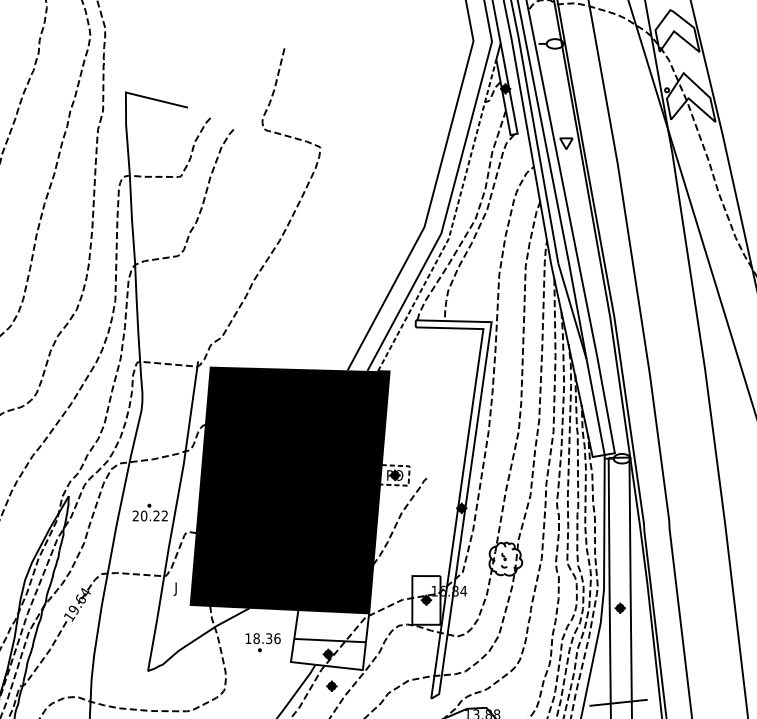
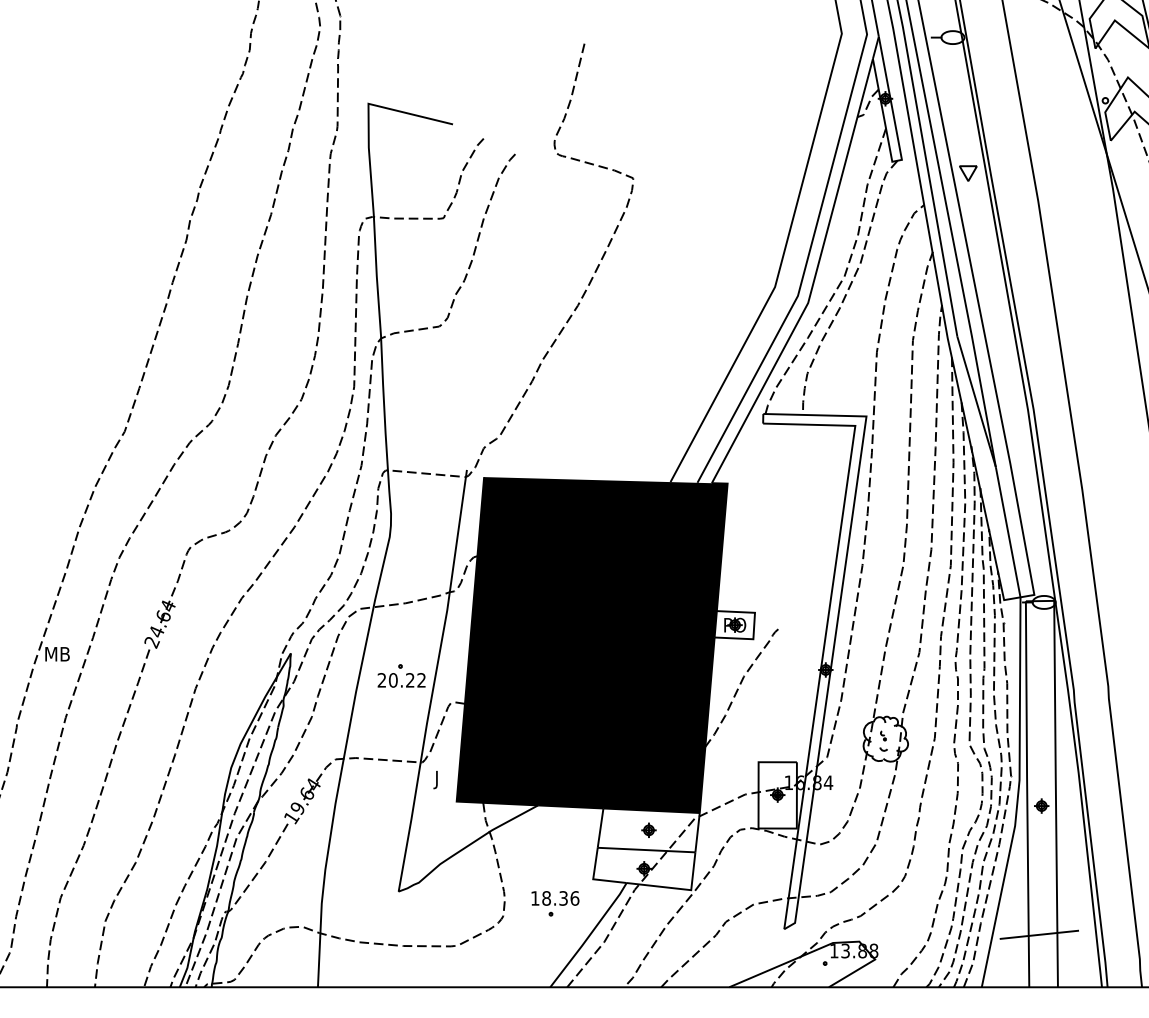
line: (453, 221) -> (814, 279), dashed -> solid
line: (409, 476) -> (754, 626), dashed -> solid
part: (263, 642) -> (555, 903), moved
part: (331, 685) -> (648, 829), moved

